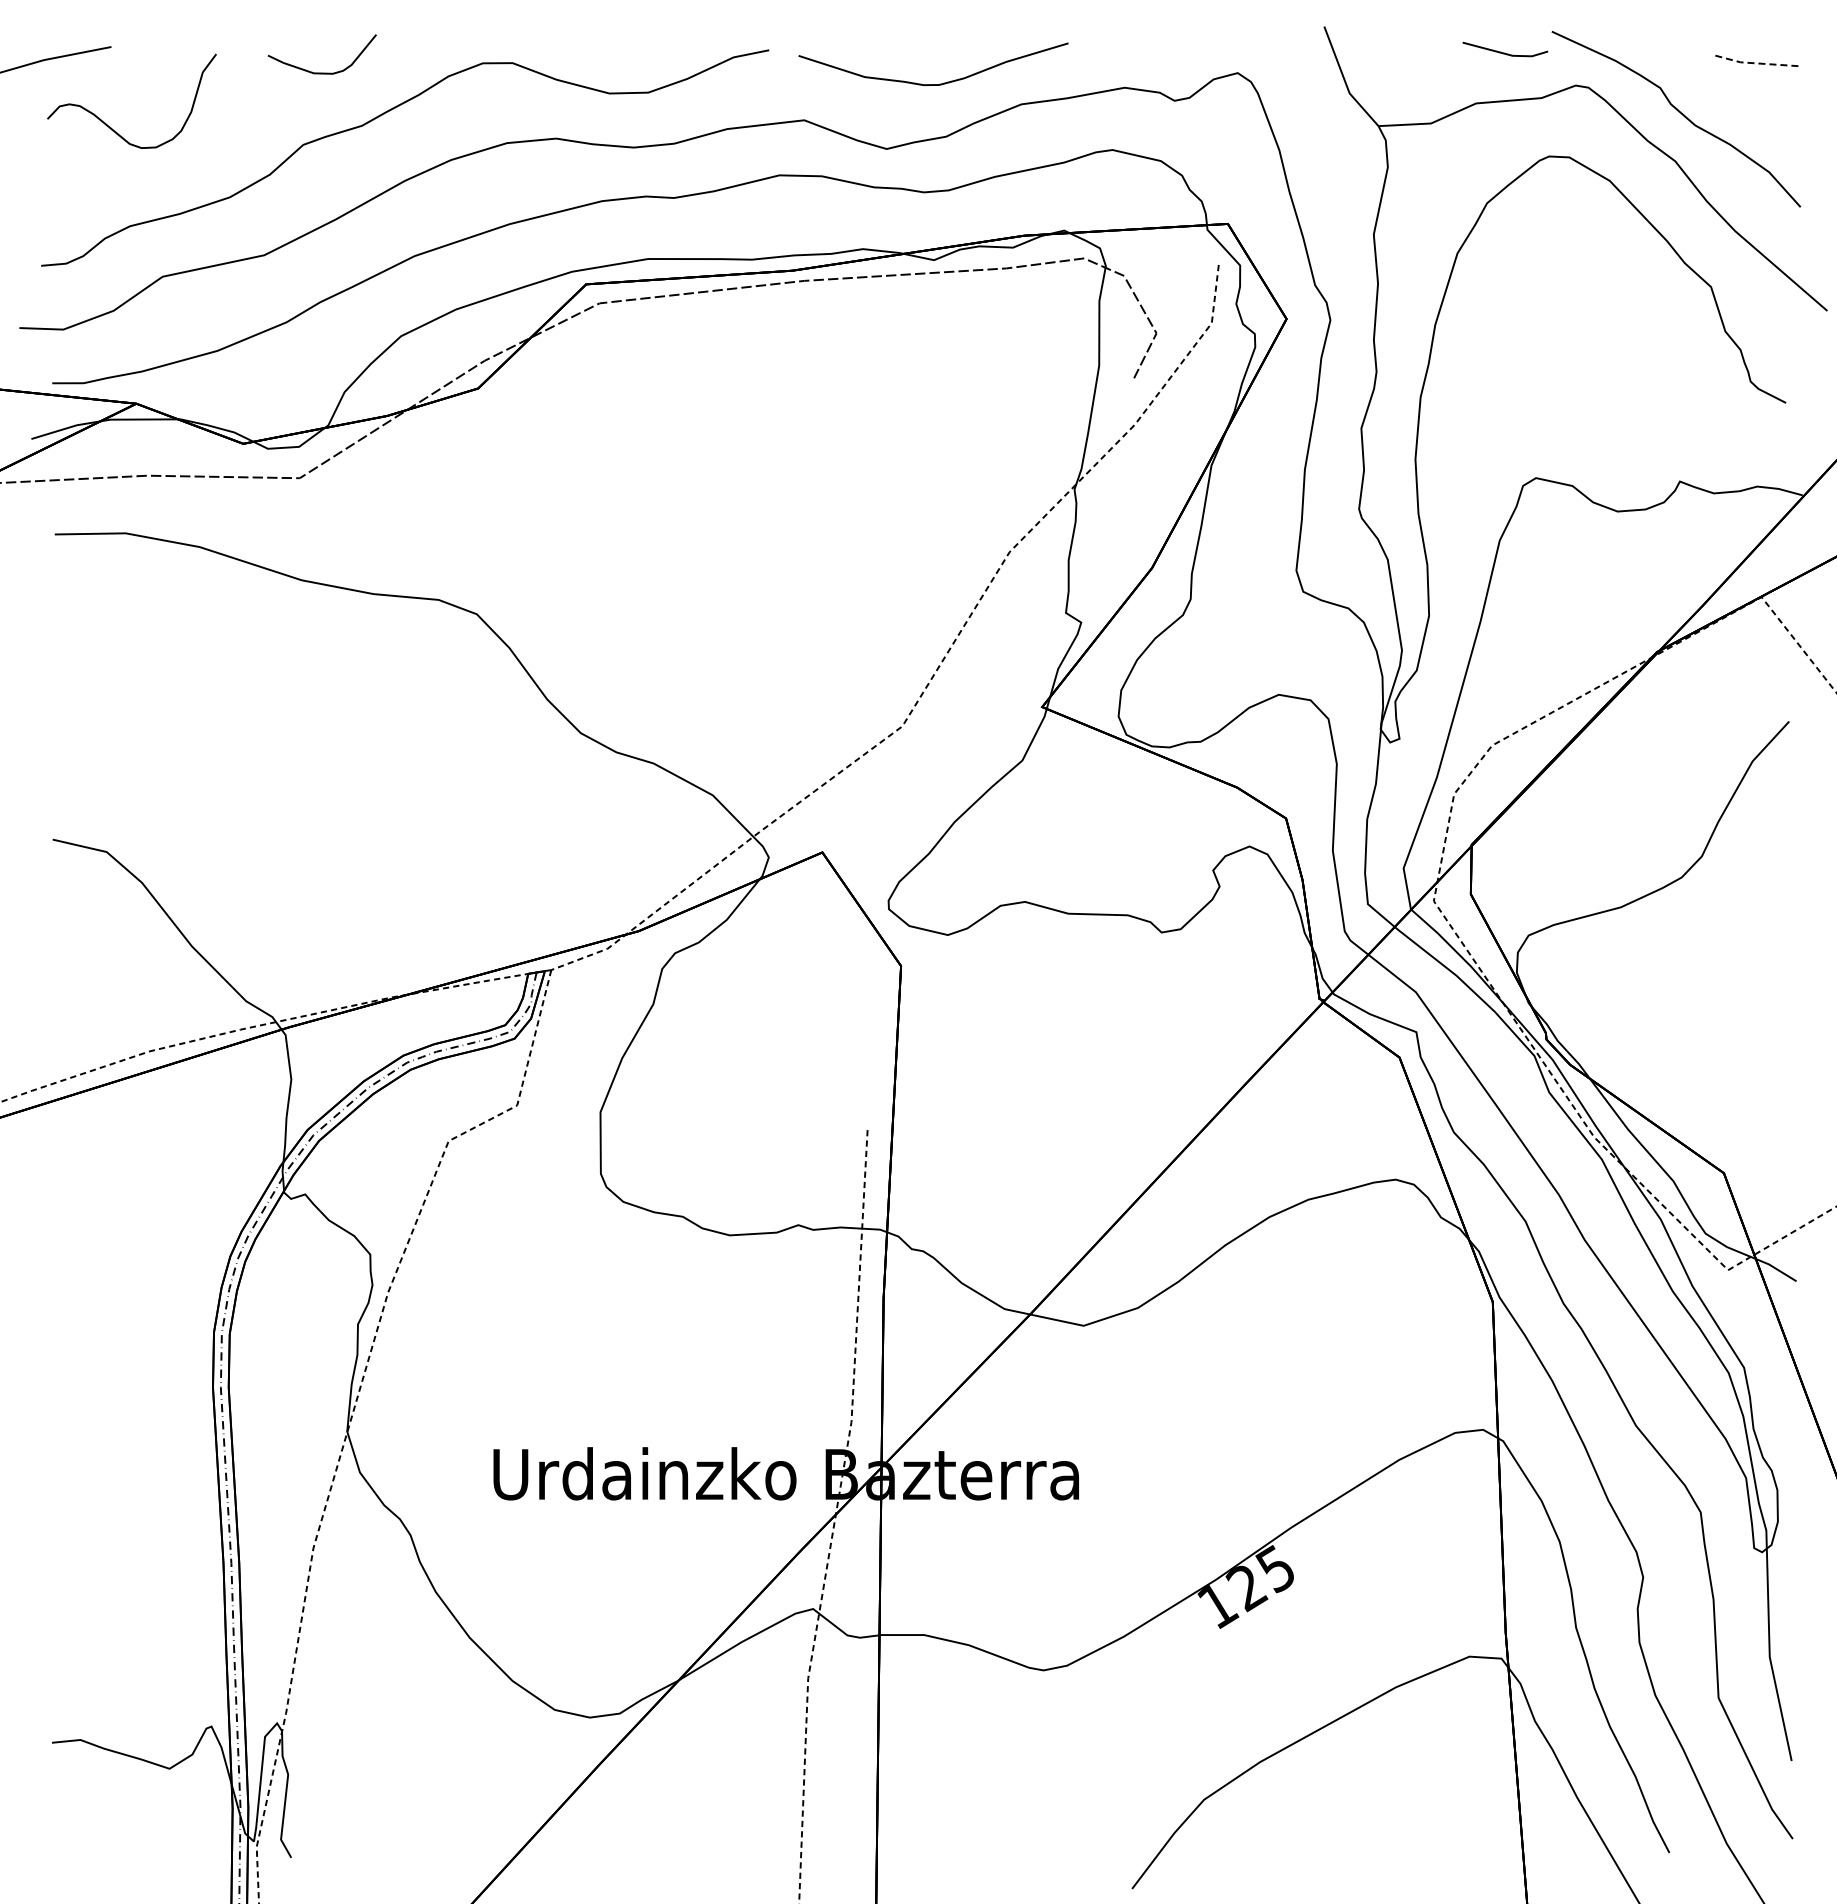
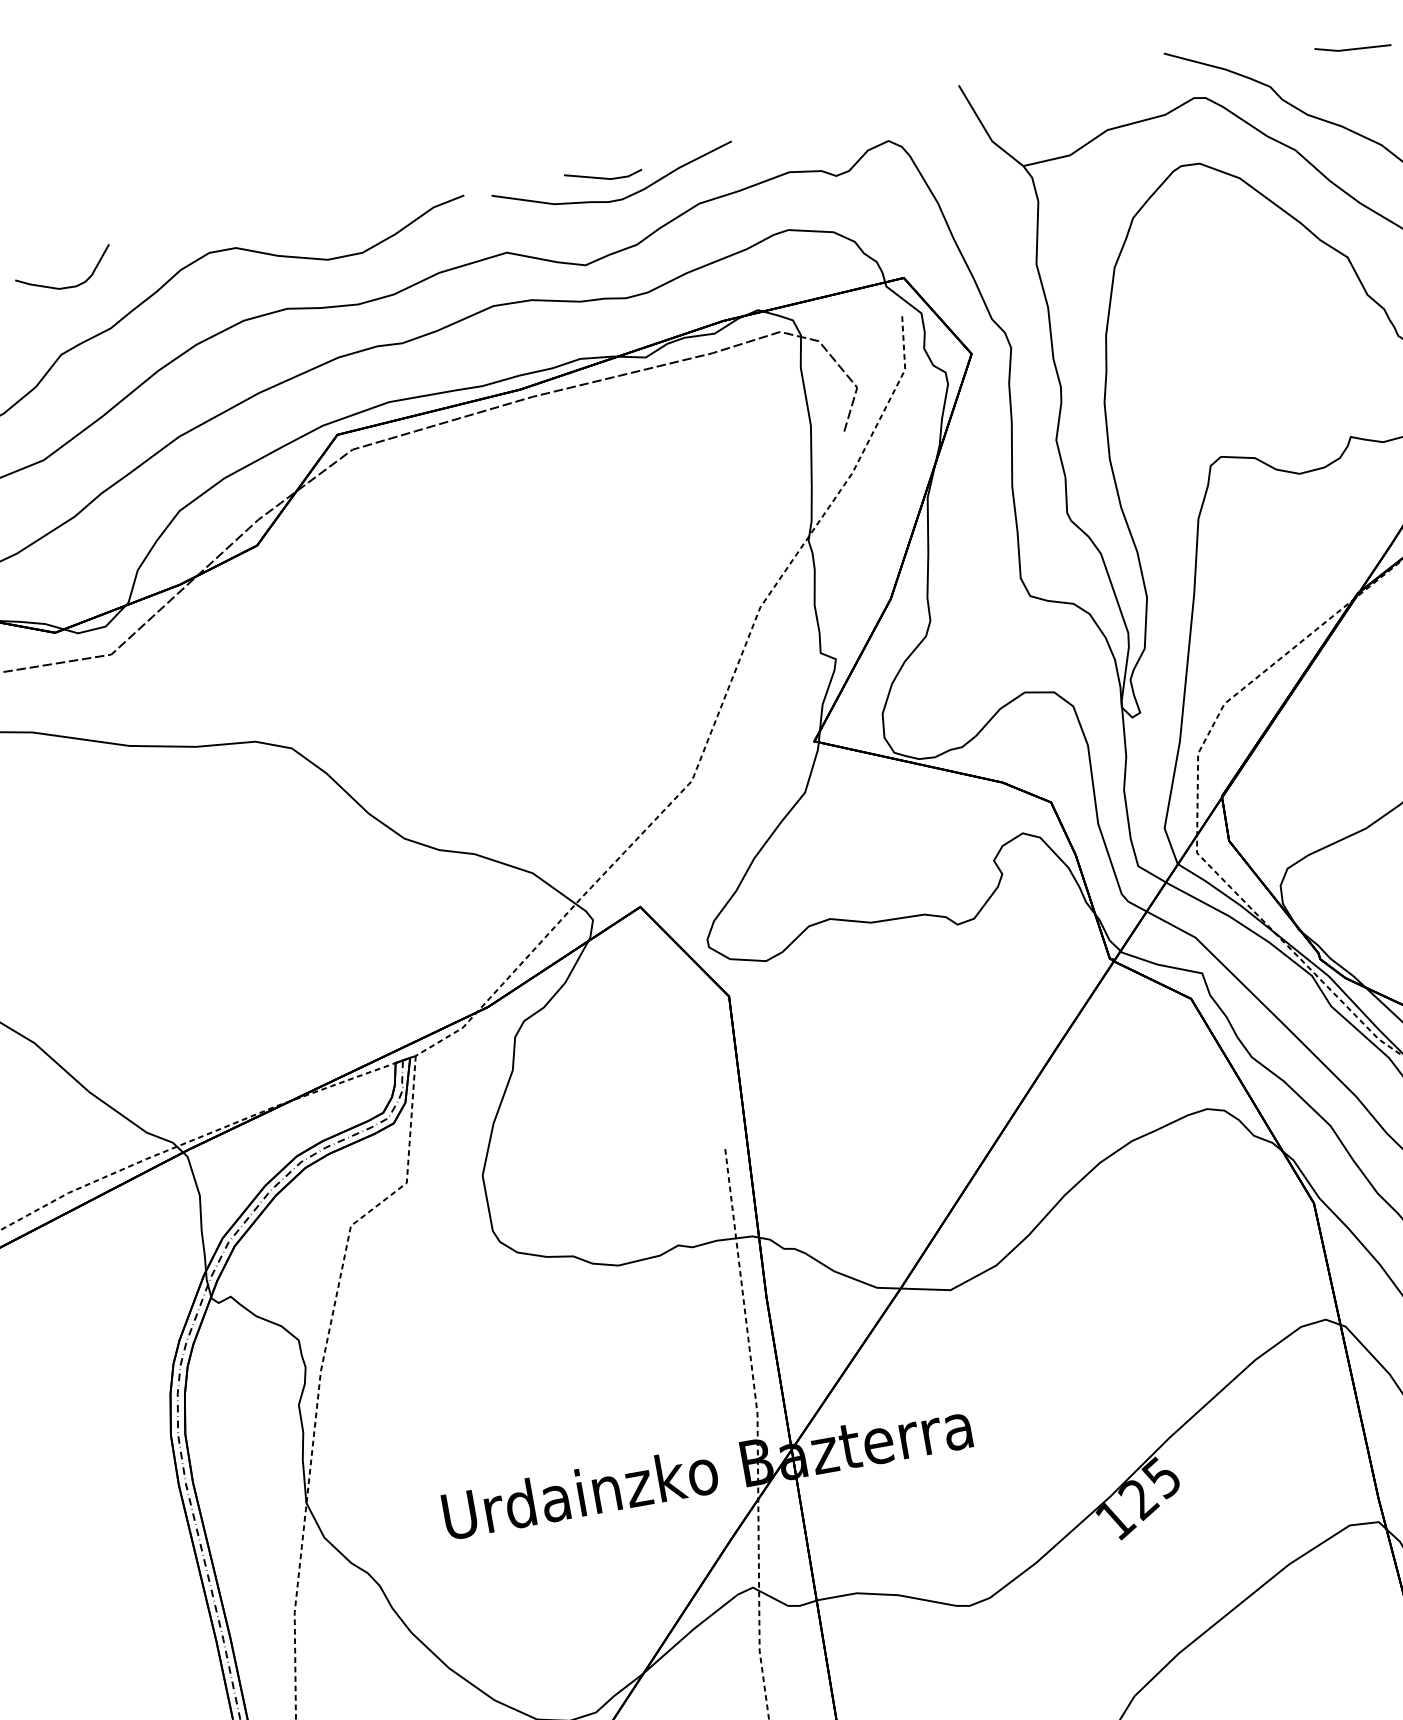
line: (1504, 52) -> (603, 177), moved
line: (1756, 63) -> (1352, 49), dashed -> solid

